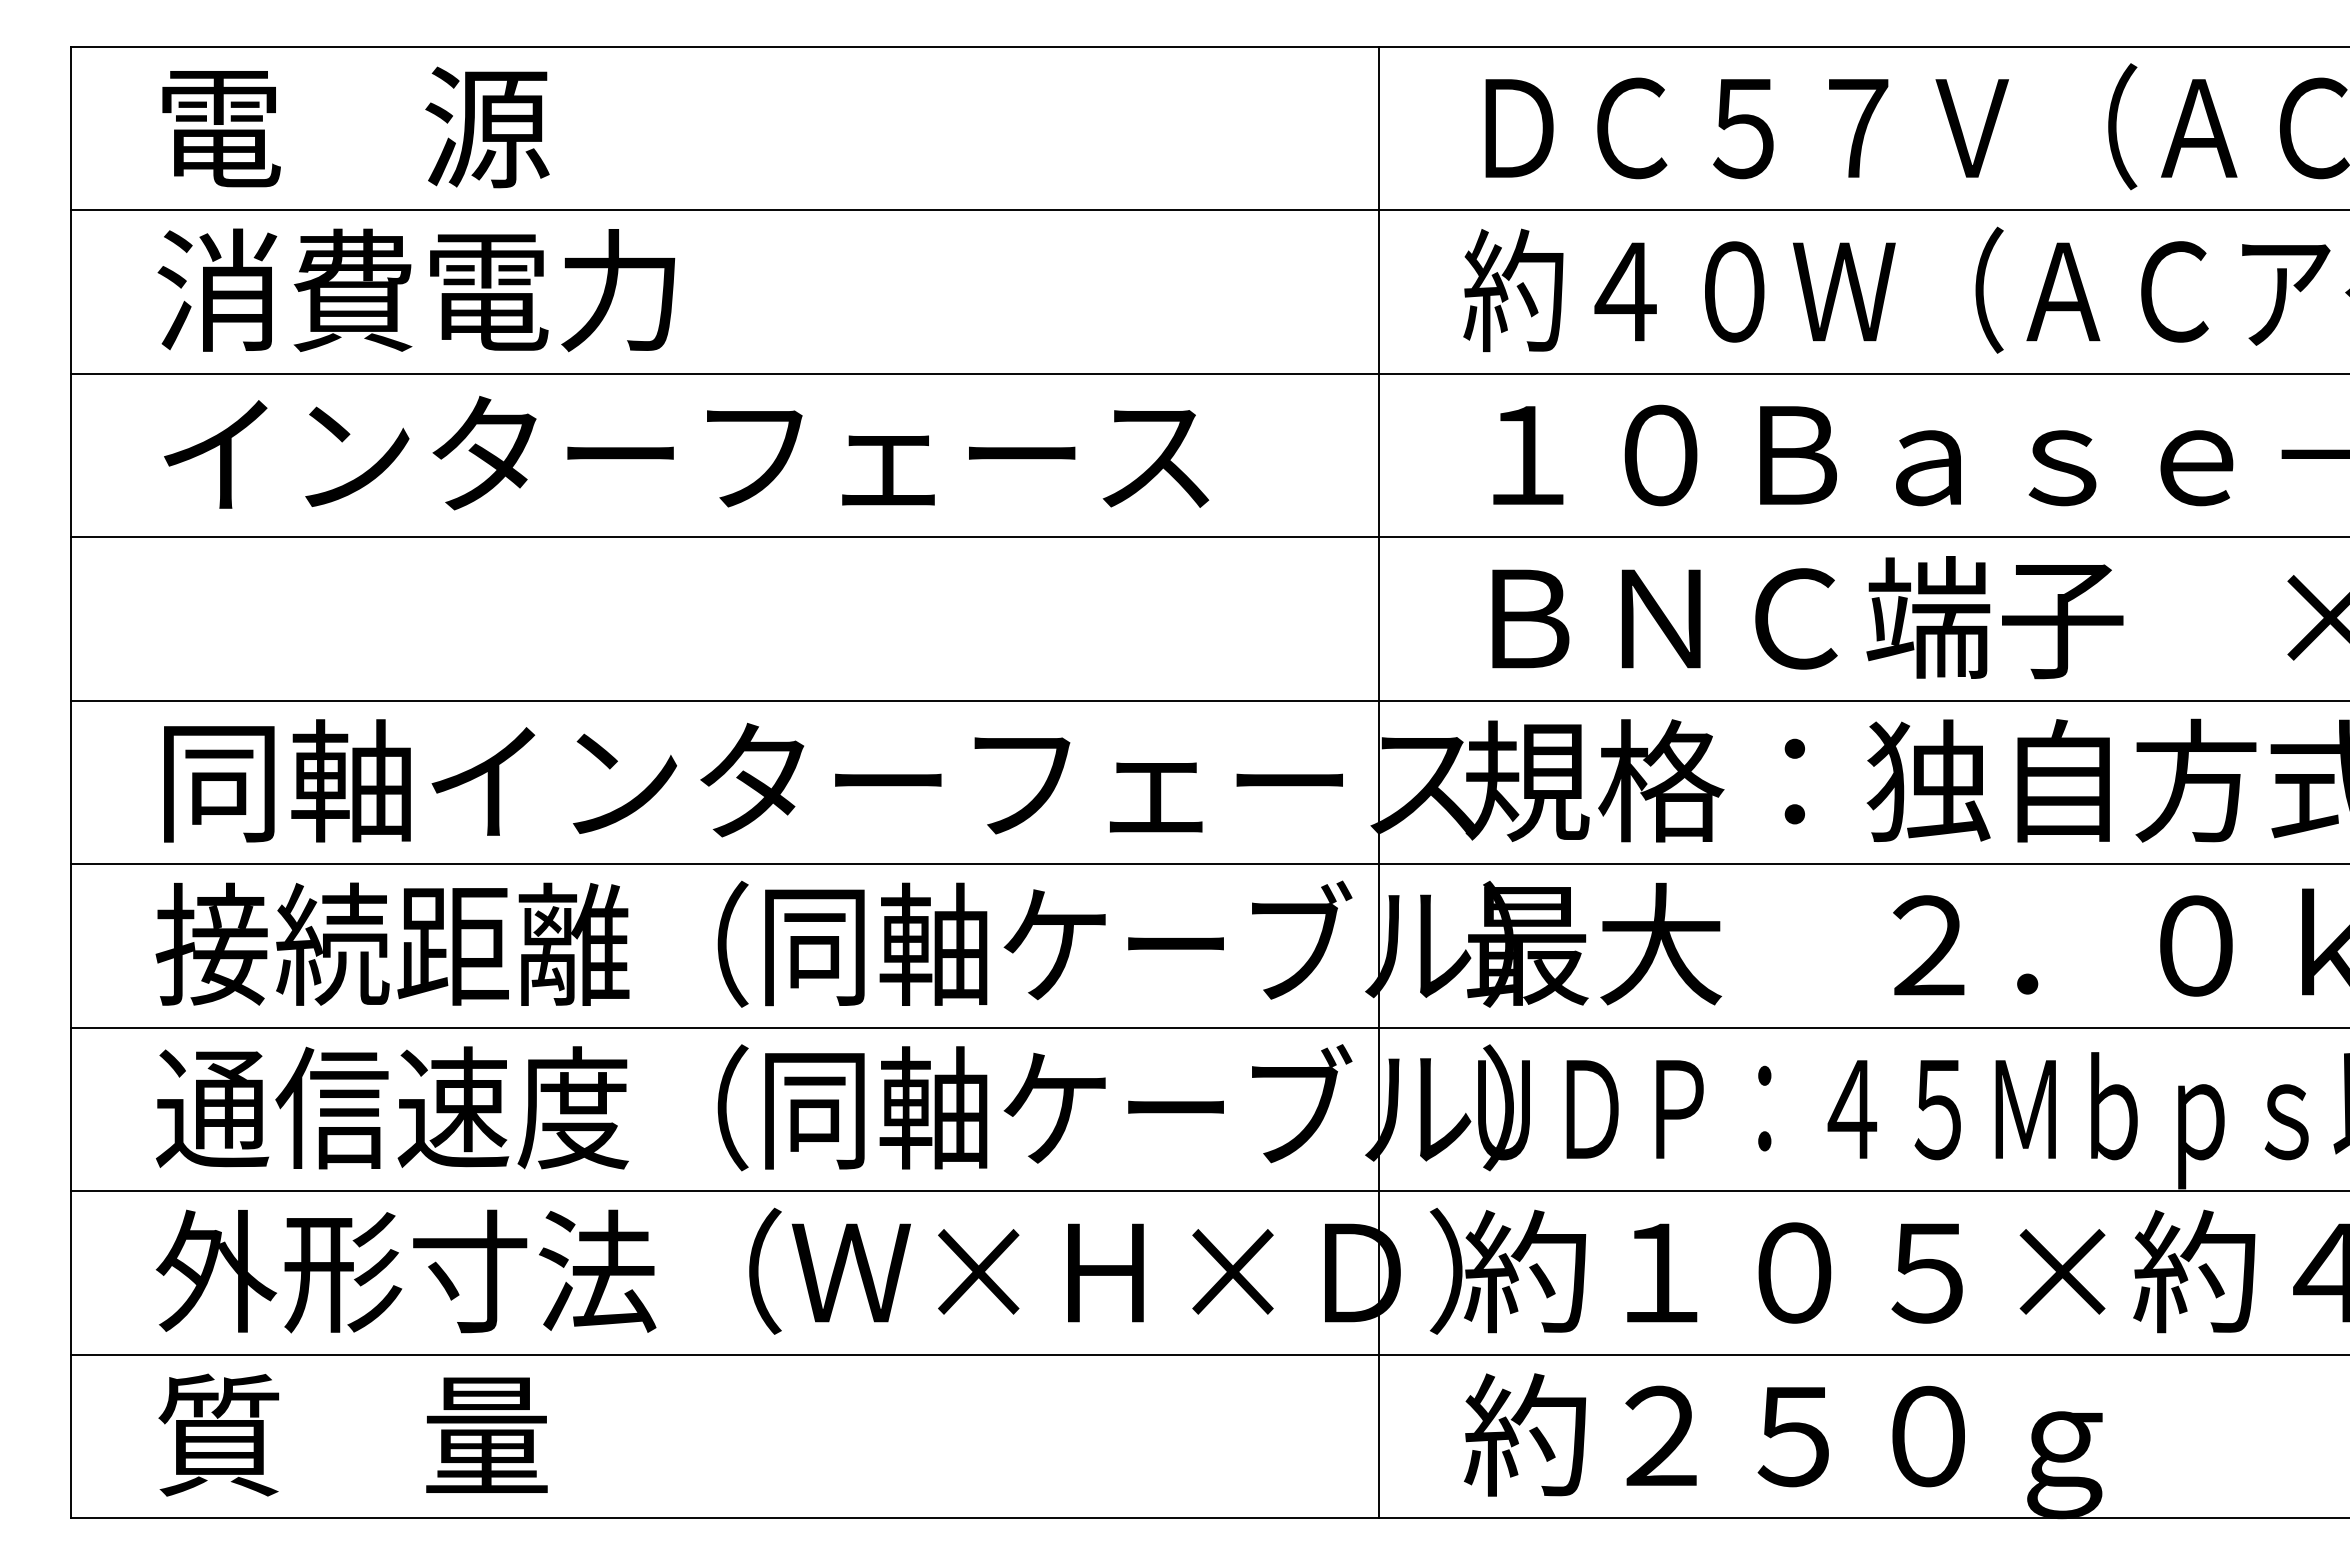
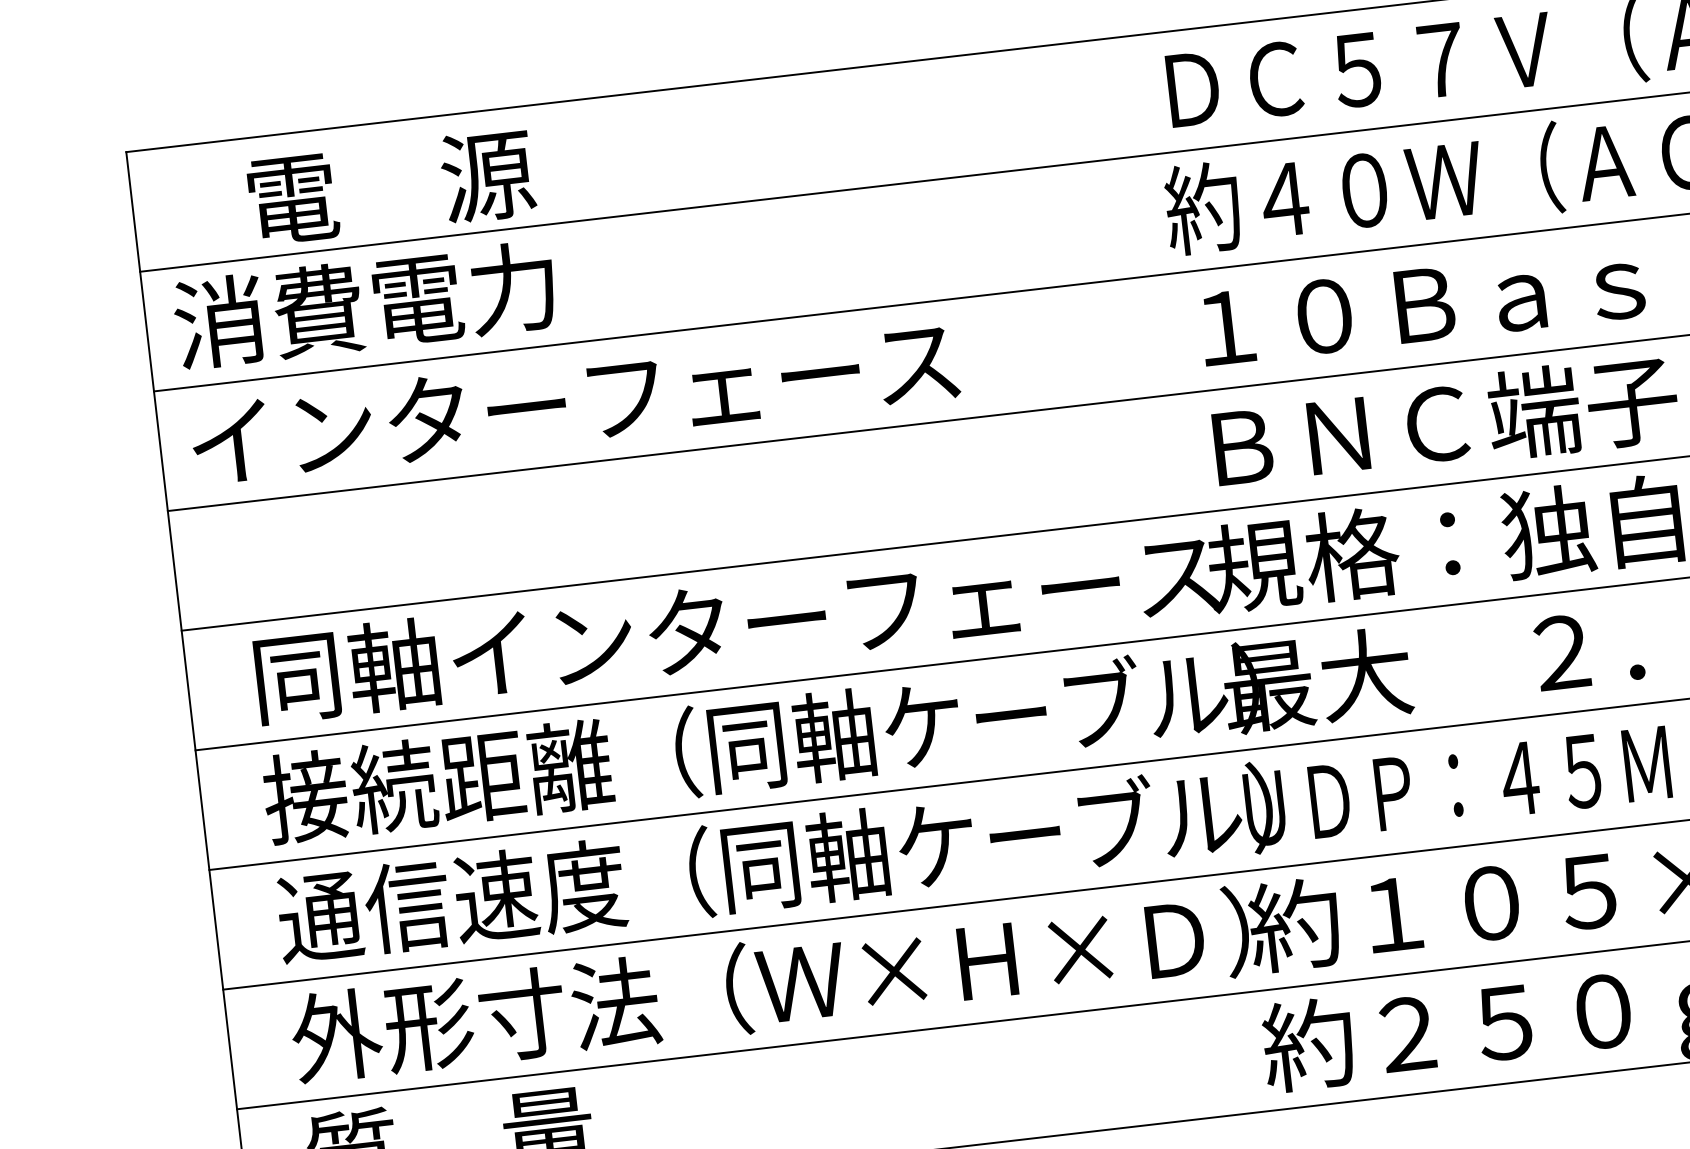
text: (355, 127) -> (391, 187), moved
text: (416, 290) -> (365, 305), moved
text: (686, 452) -> (574, 401), moved
line: (1378, 782) -> (1145, 579), removed

